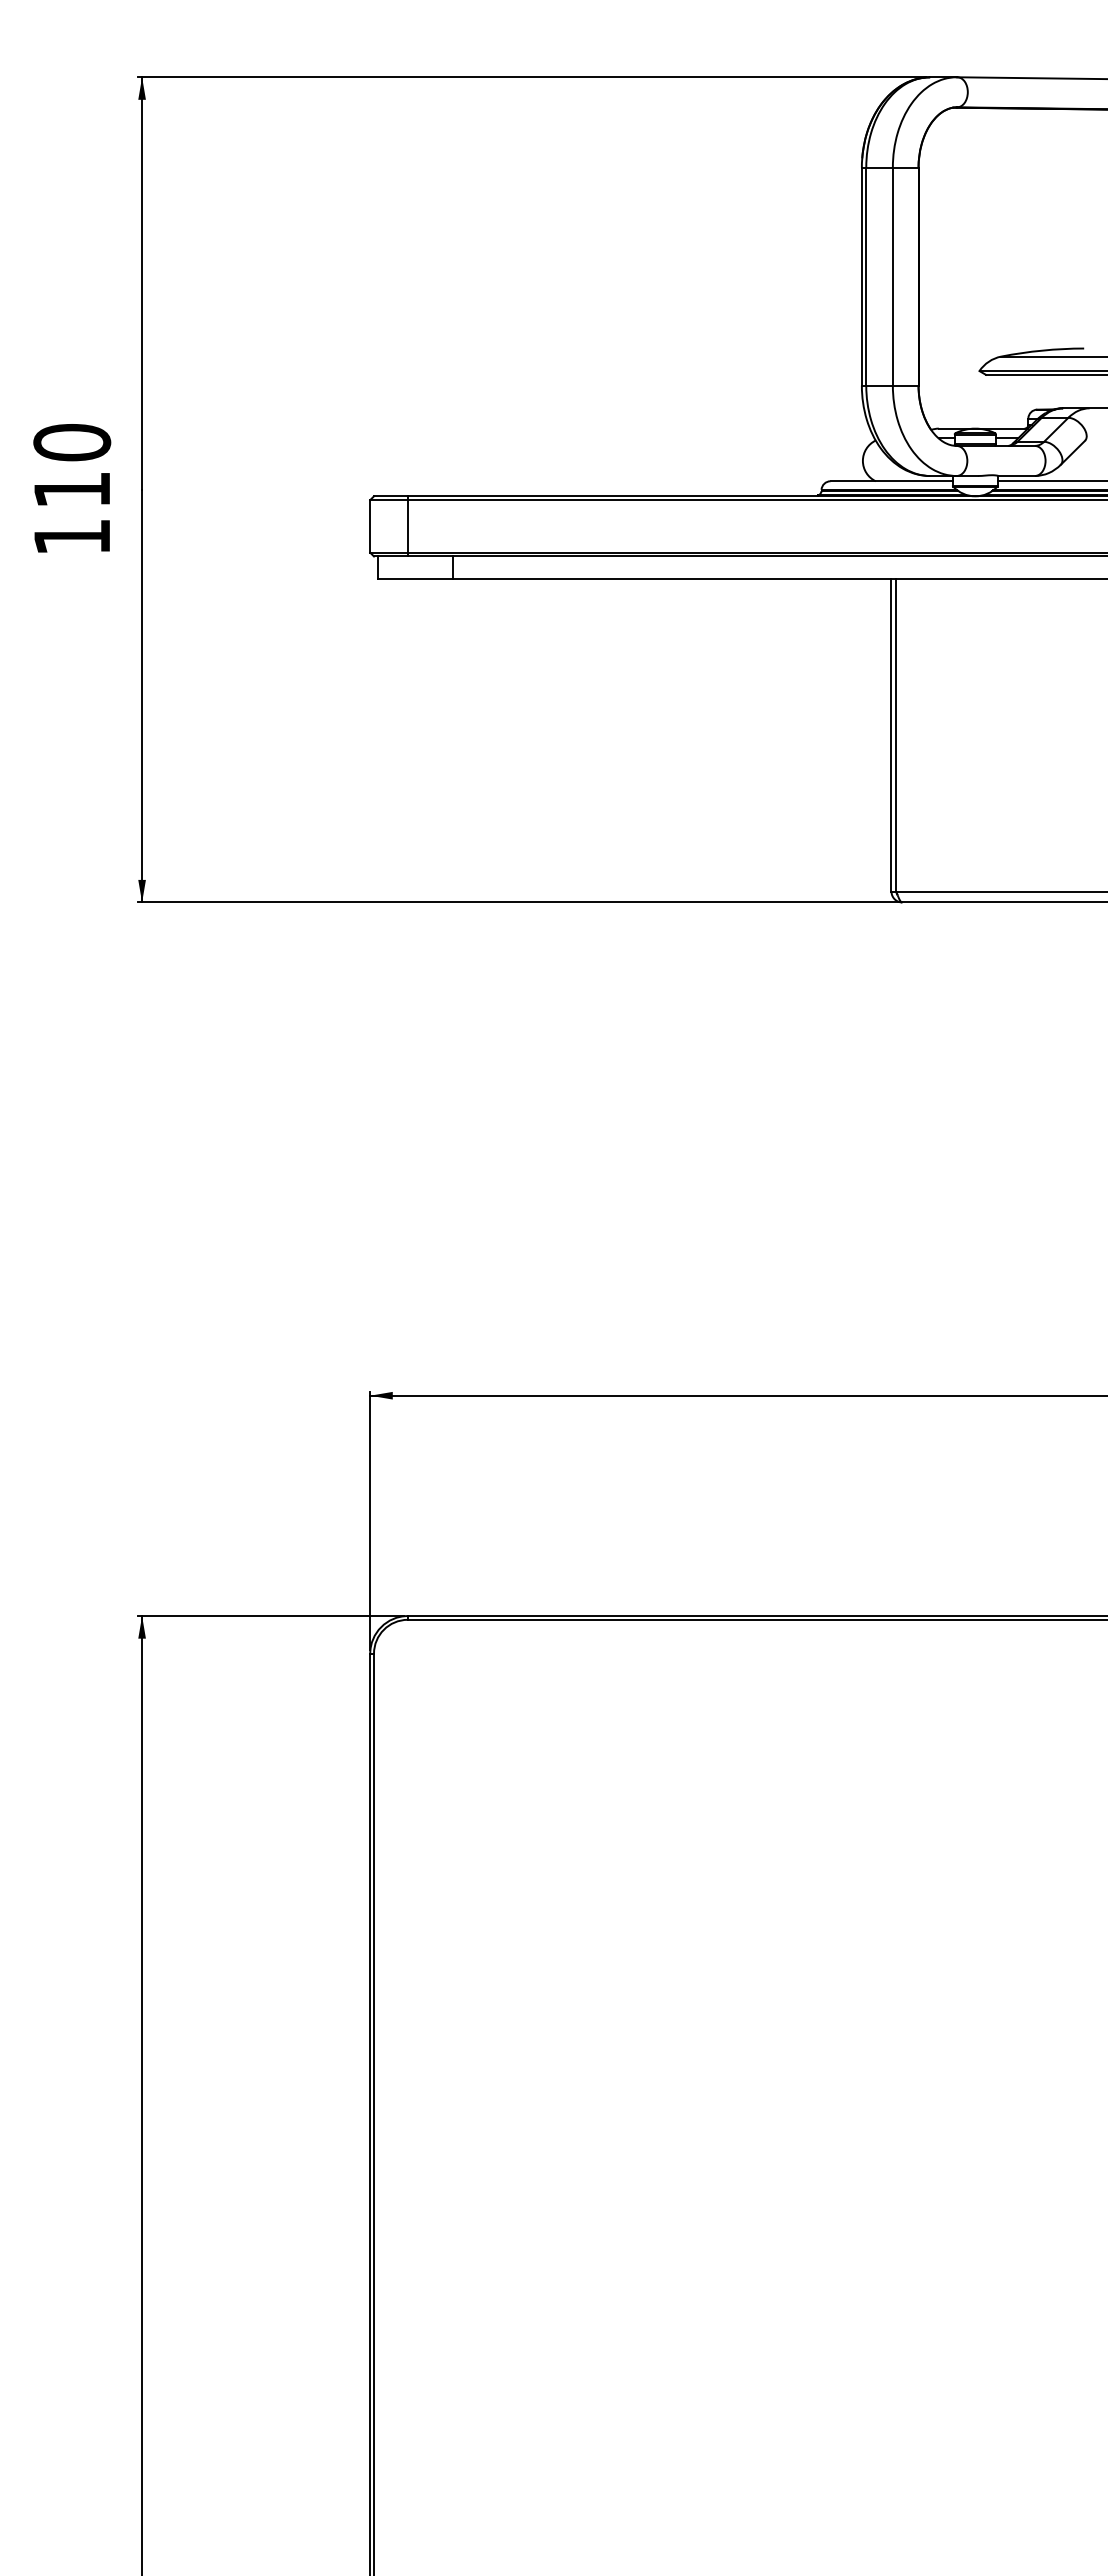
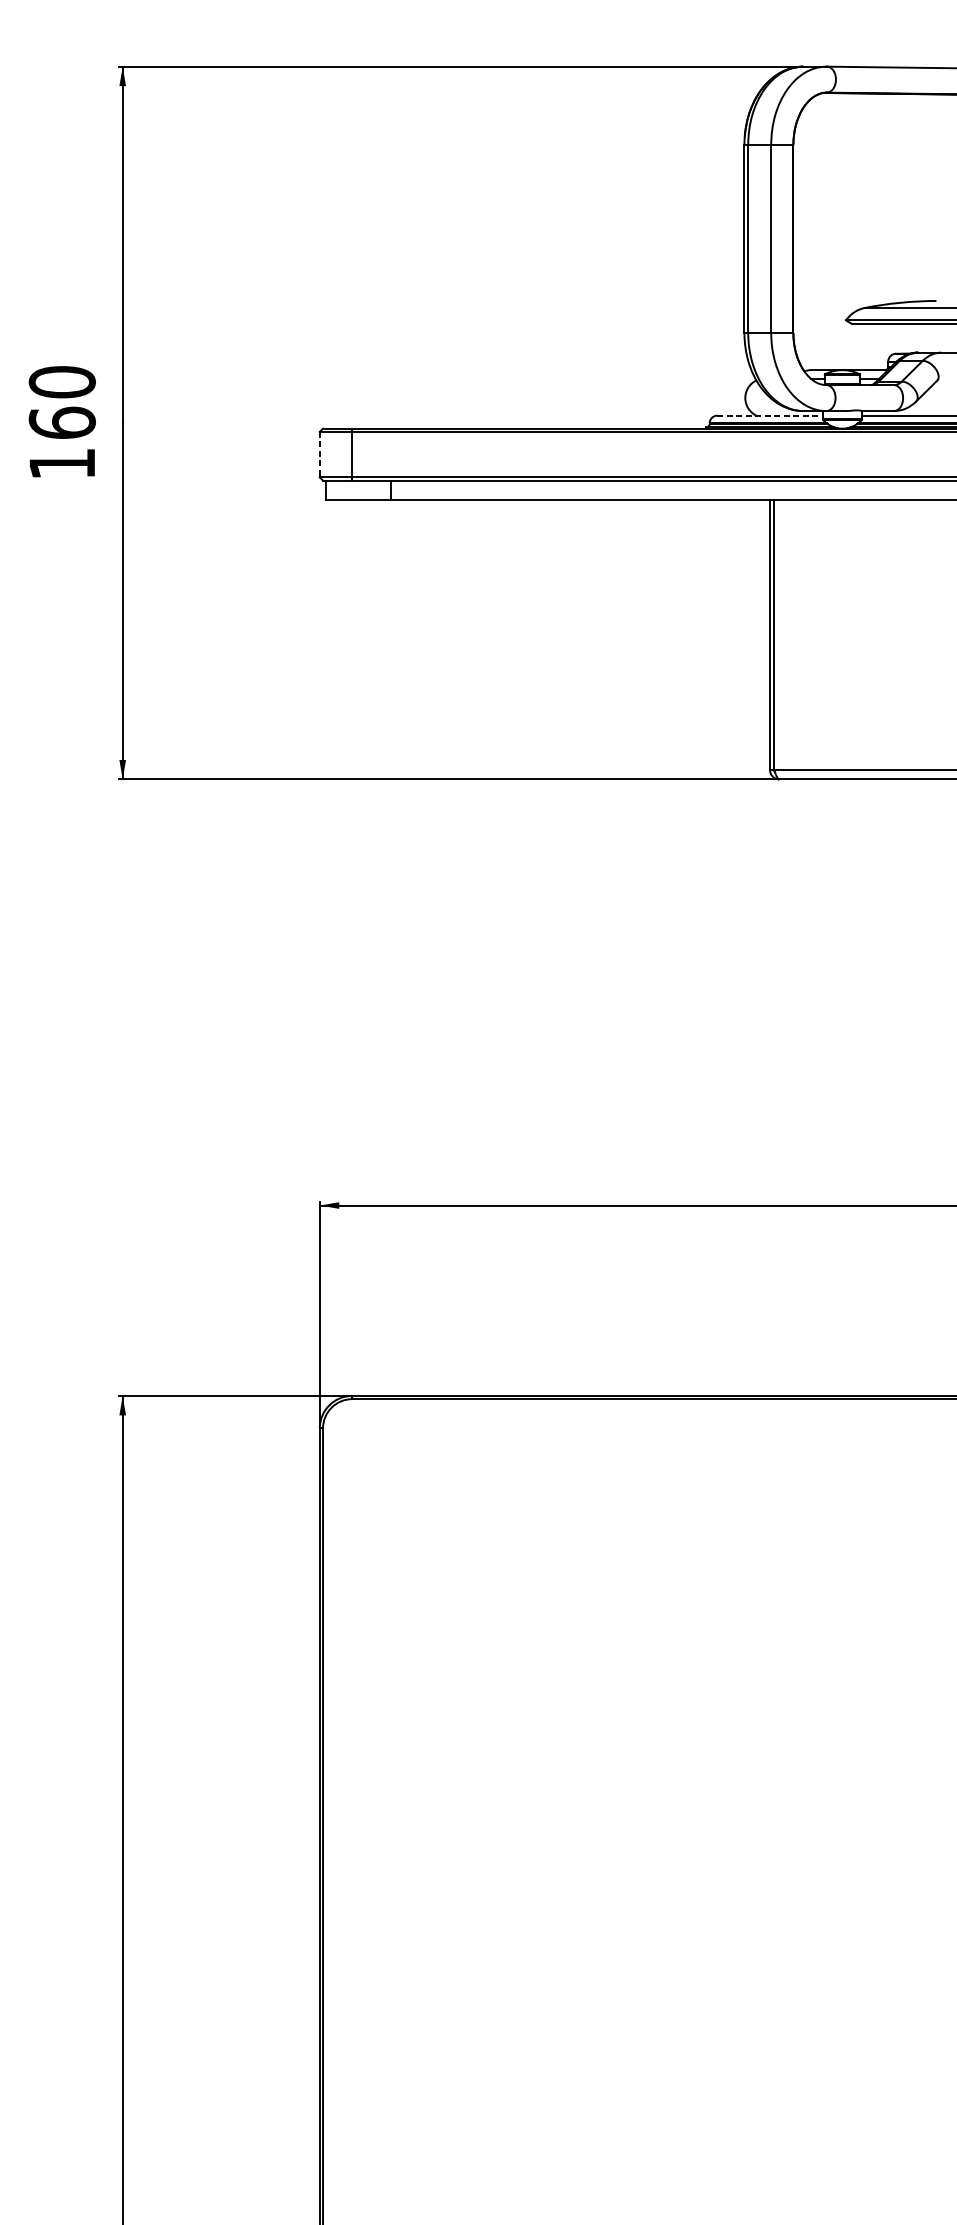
line: (892, 481) -> (770, 415), solid -> dashed
text: (72, 489) -> (62, 422), 110 -> 160
line: (370, 526) -> (319, 454), solid -> dashed

